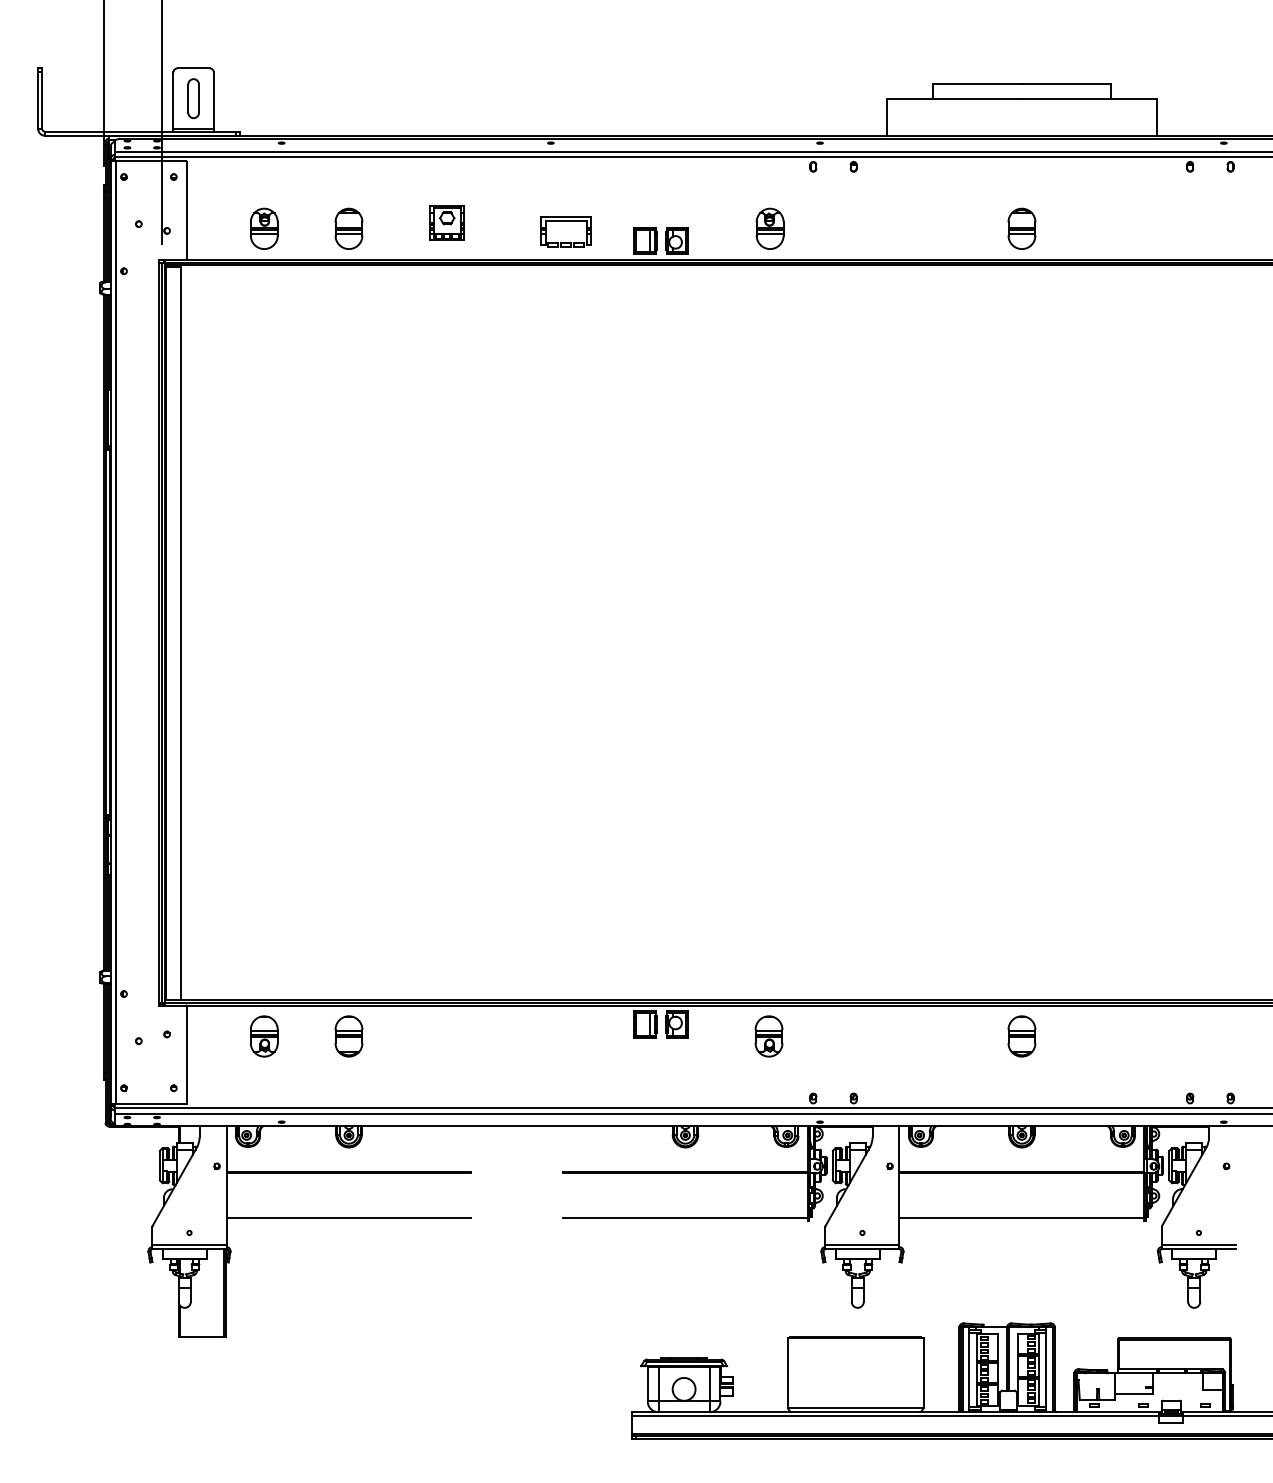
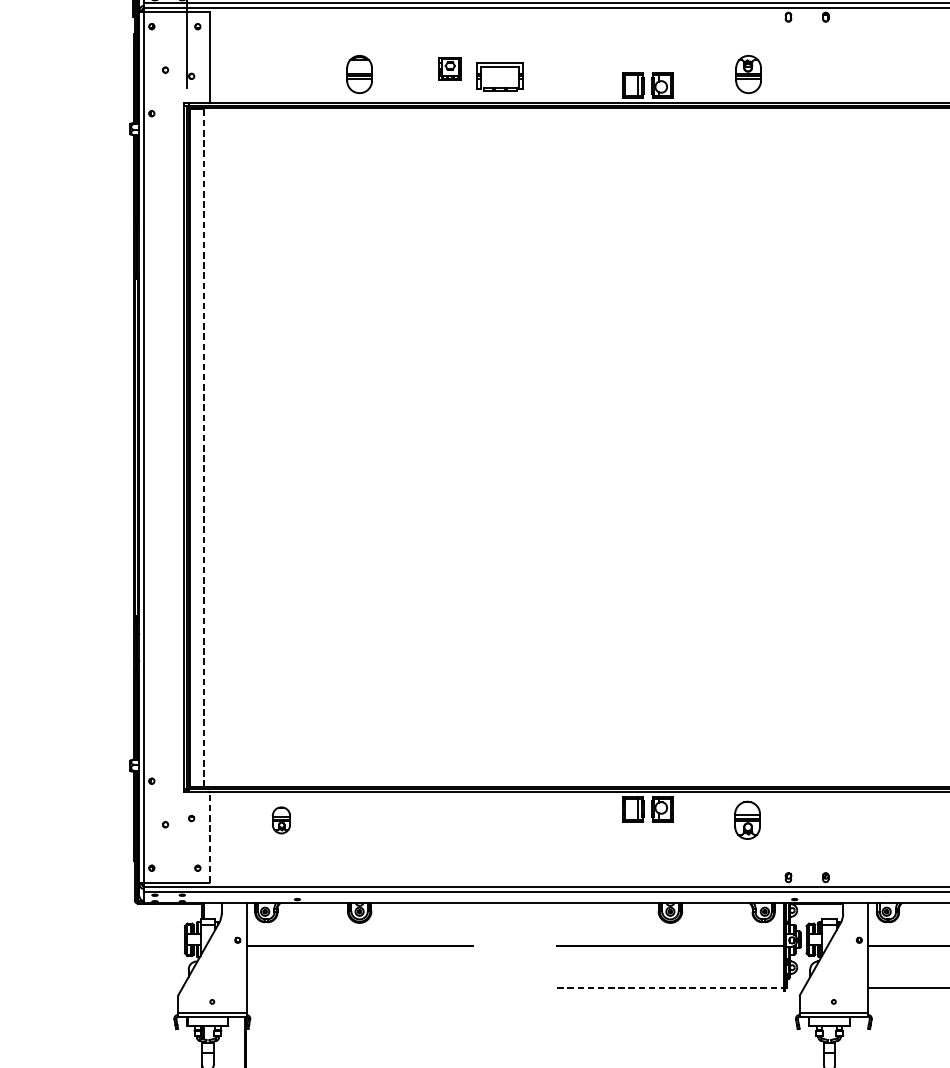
part: (565, 221) -> (499, 67), moved
part: (446, 222) -> (449, 68), size x0.7
part: (264, 228) -> (281, 74), removed
line: (180, 633) -> (204, 448), solid -> dashed
part: (264, 1036) -> (281, 820), size x0.7
part: (348, 1036) -> (359, 820), removed
line: (186, 1054) -> (209, 837), solid -> dashed
line: (348, 1217) -> (359, 987), removed
line: (685, 1217) -> (670, 987), solid -> dashed

